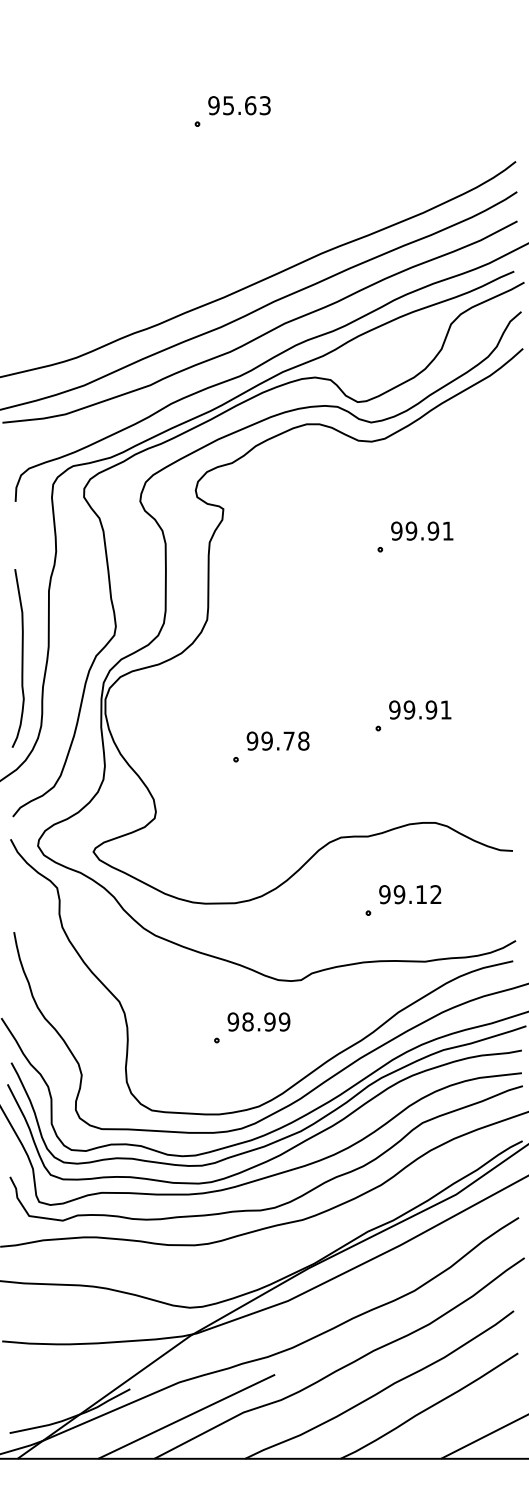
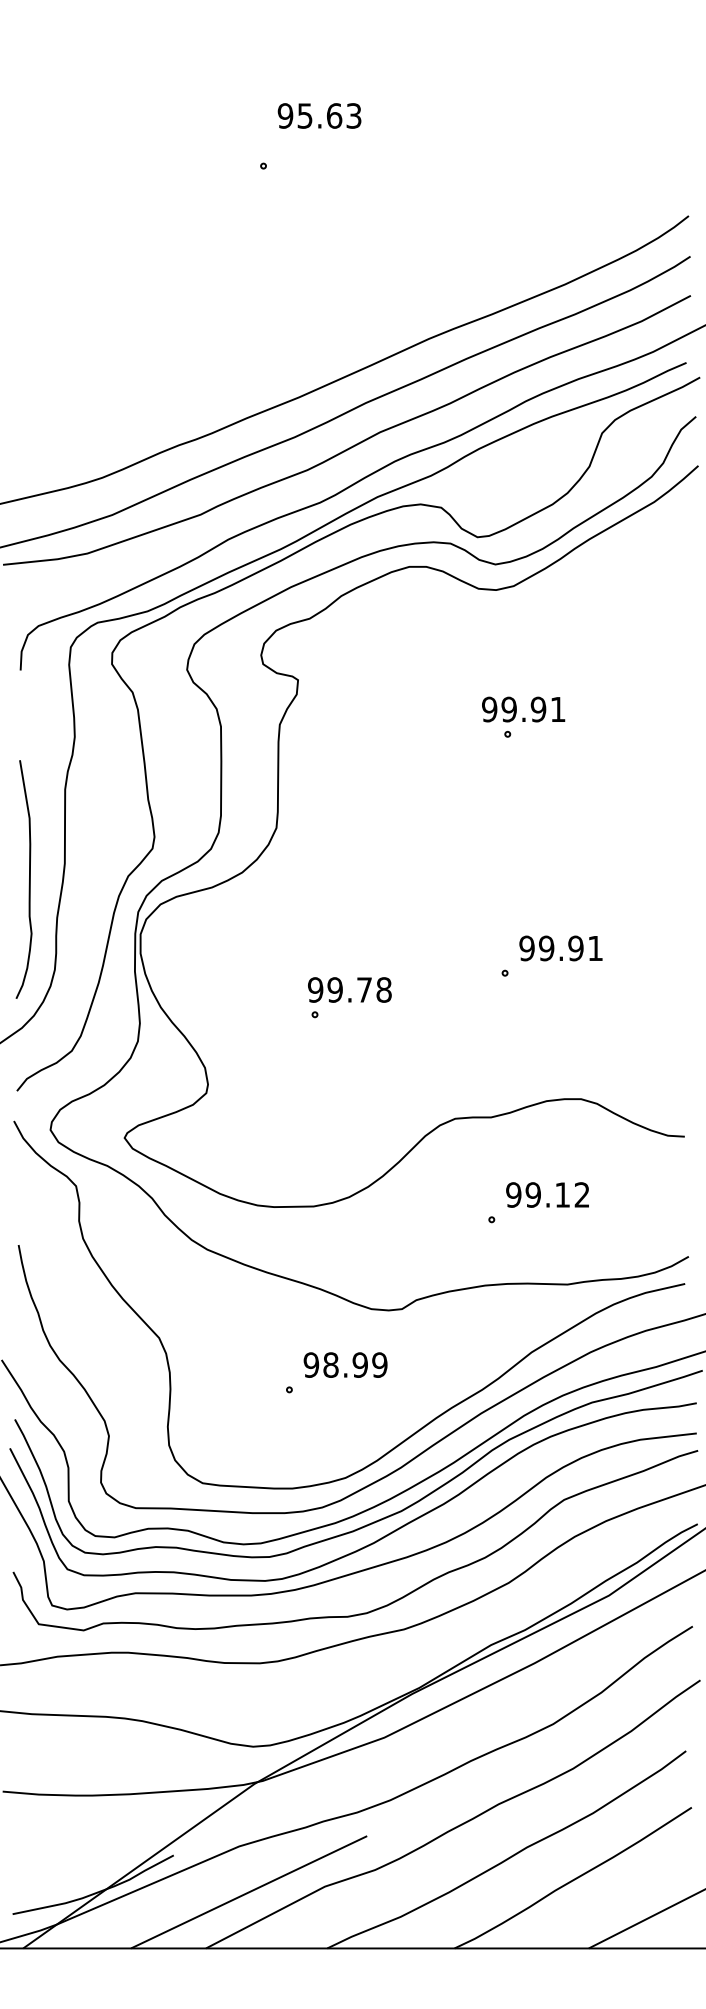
text: (239, 105) -> (319, 115), moved
text: (422, 530) -> (523, 708), moved
text: (277, 740) -> (348, 989), moved

